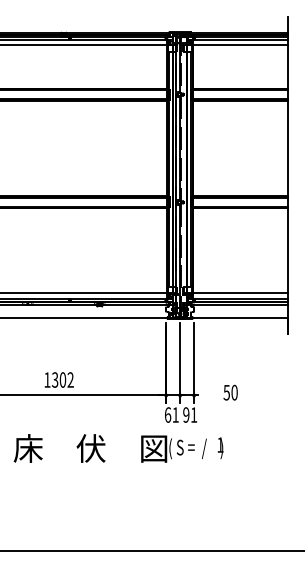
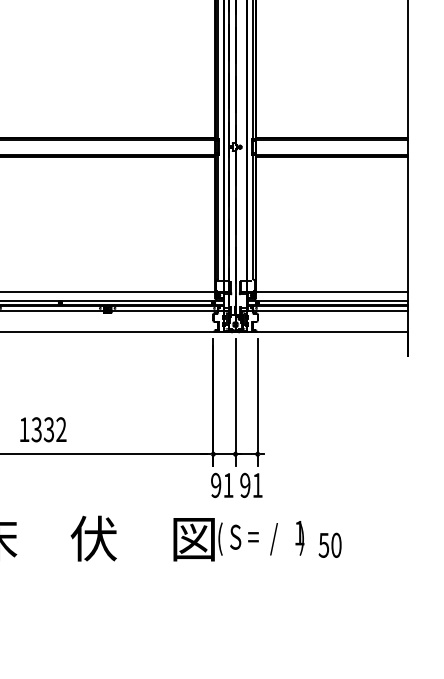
text: (62, 379) -> (48, 428), 1302 -> 1332
text: (230, 392) -> (329, 545), moved
text: (167, 414) -> (215, 484), 61 -> 91

